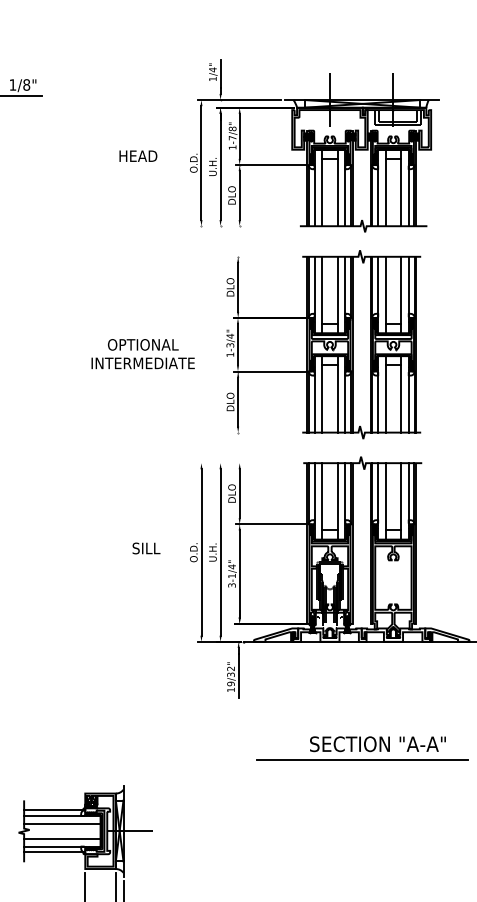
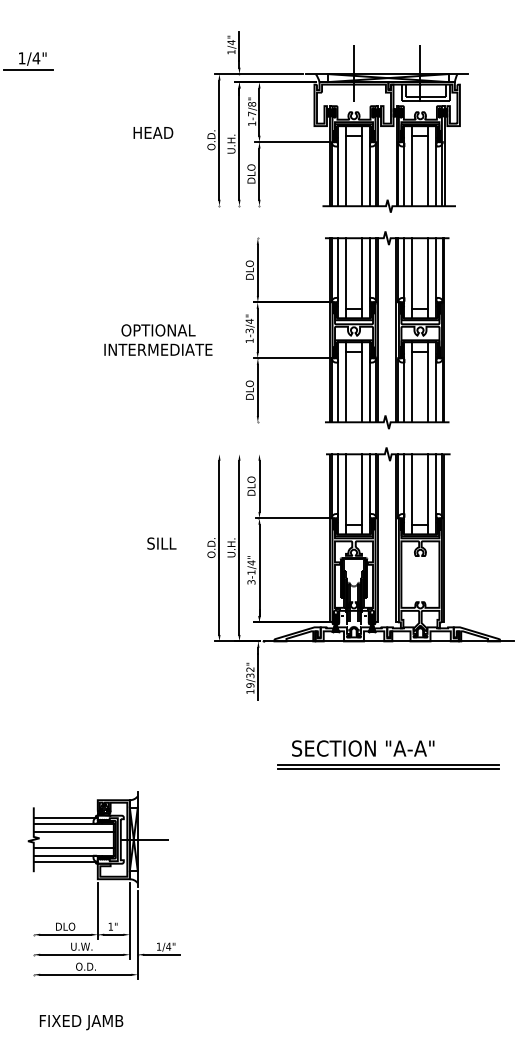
text: (26, 85) -> (36, 58), 1/8" -> 1/4"
text: (378, 744) -> (363, 748), moved
line: (361, 764) -> (387, 769), added

